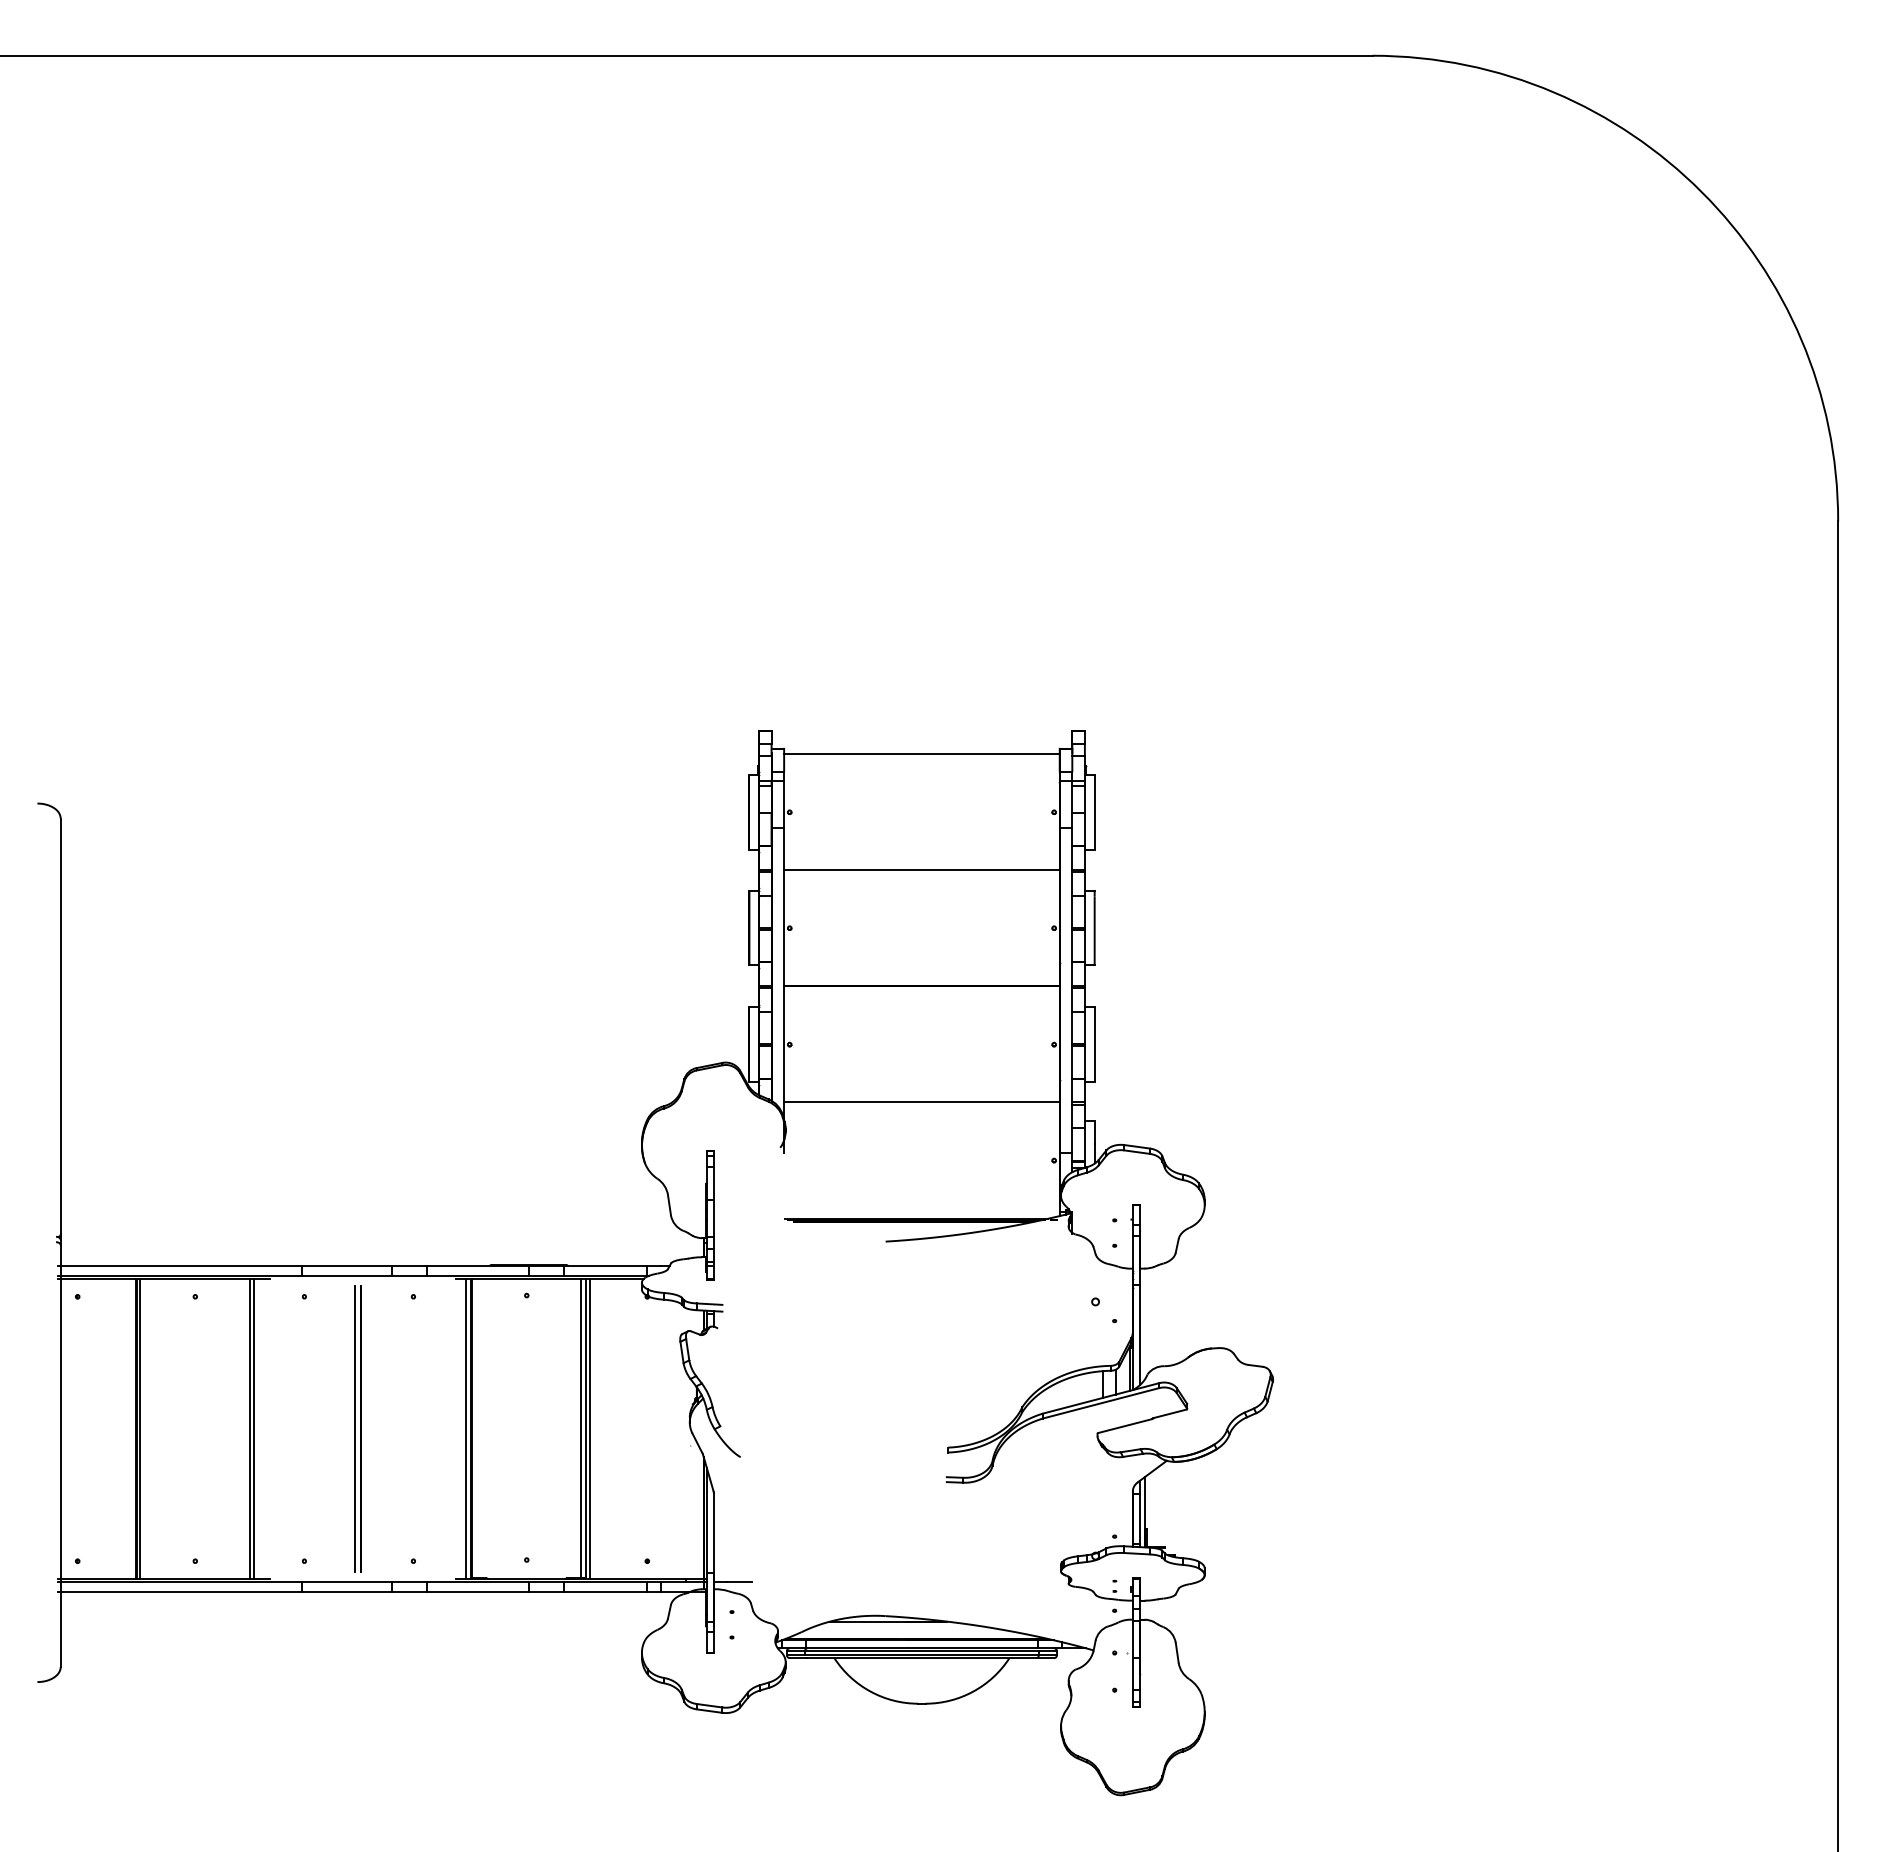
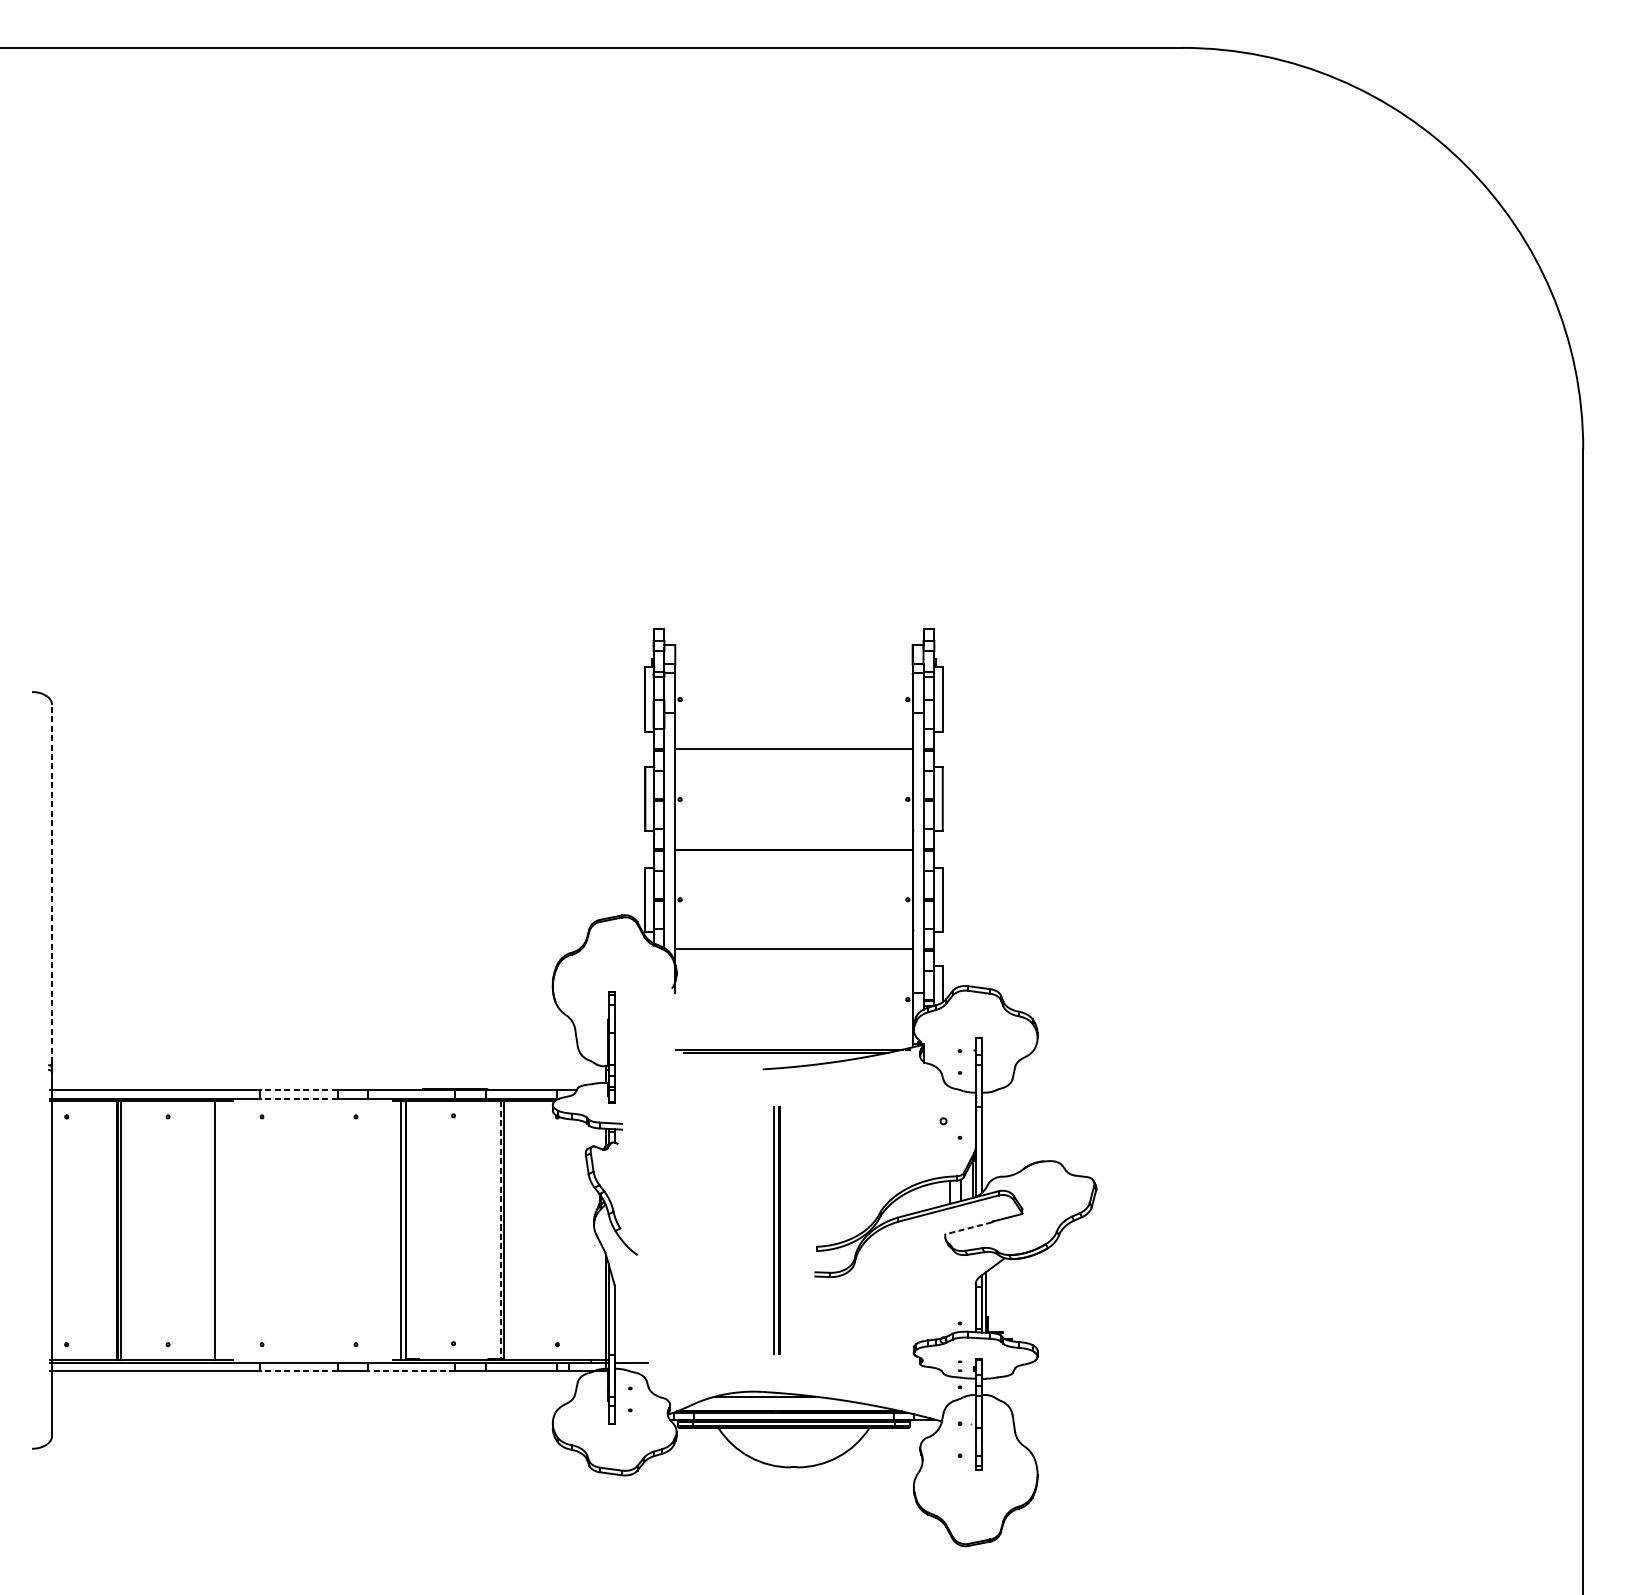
line: (921, 754) -> (793, 649), removed
line: (60, 1026) -> (51, 884), solid -> dashed
line: (347, 1266) -> (299, 1090), solid -> dashed
line: (347, 1275) -> (299, 1098), solid -> dashed
line: (1125, 1426) -> (969, 1228), solid -> dashed
line: (254, 1428) -> (219, 1230), removed
part: (357, 1428) -> (776, 1230), moved
line: (581, 1428) -> (500, 1230), solid -> dashed
line: (589, 1428) -> (507, 1230), removed
line: (347, 1591) -> (299, 1370), solid -> dashed
line: (478, 1591) -> (412, 1370), solid -> dashed

